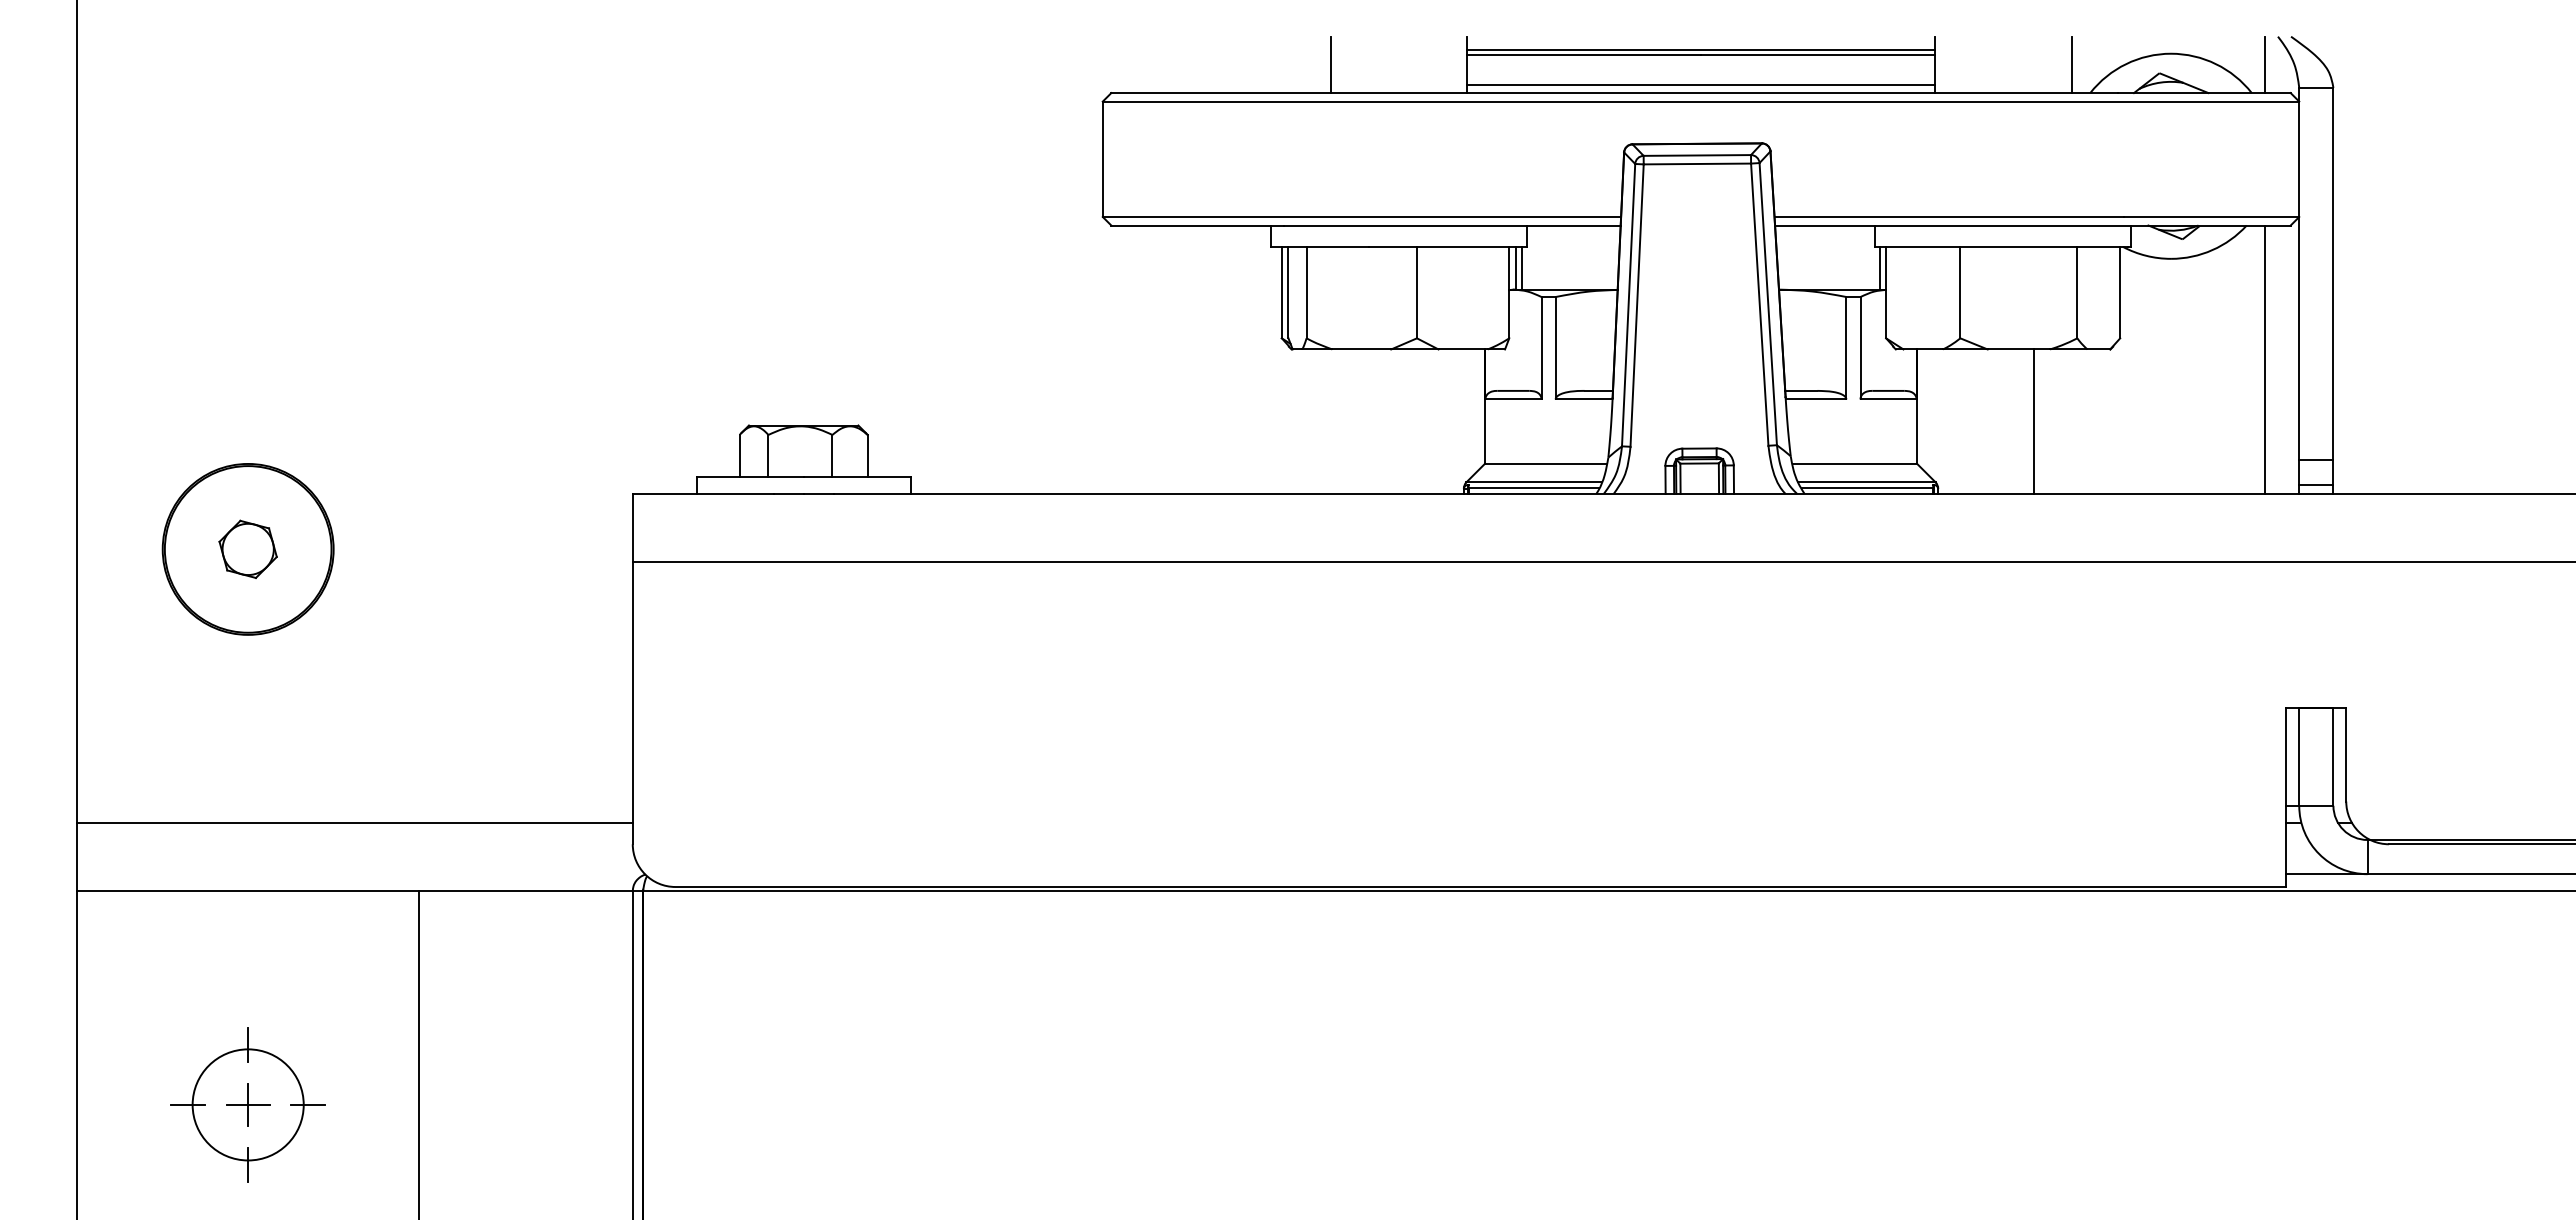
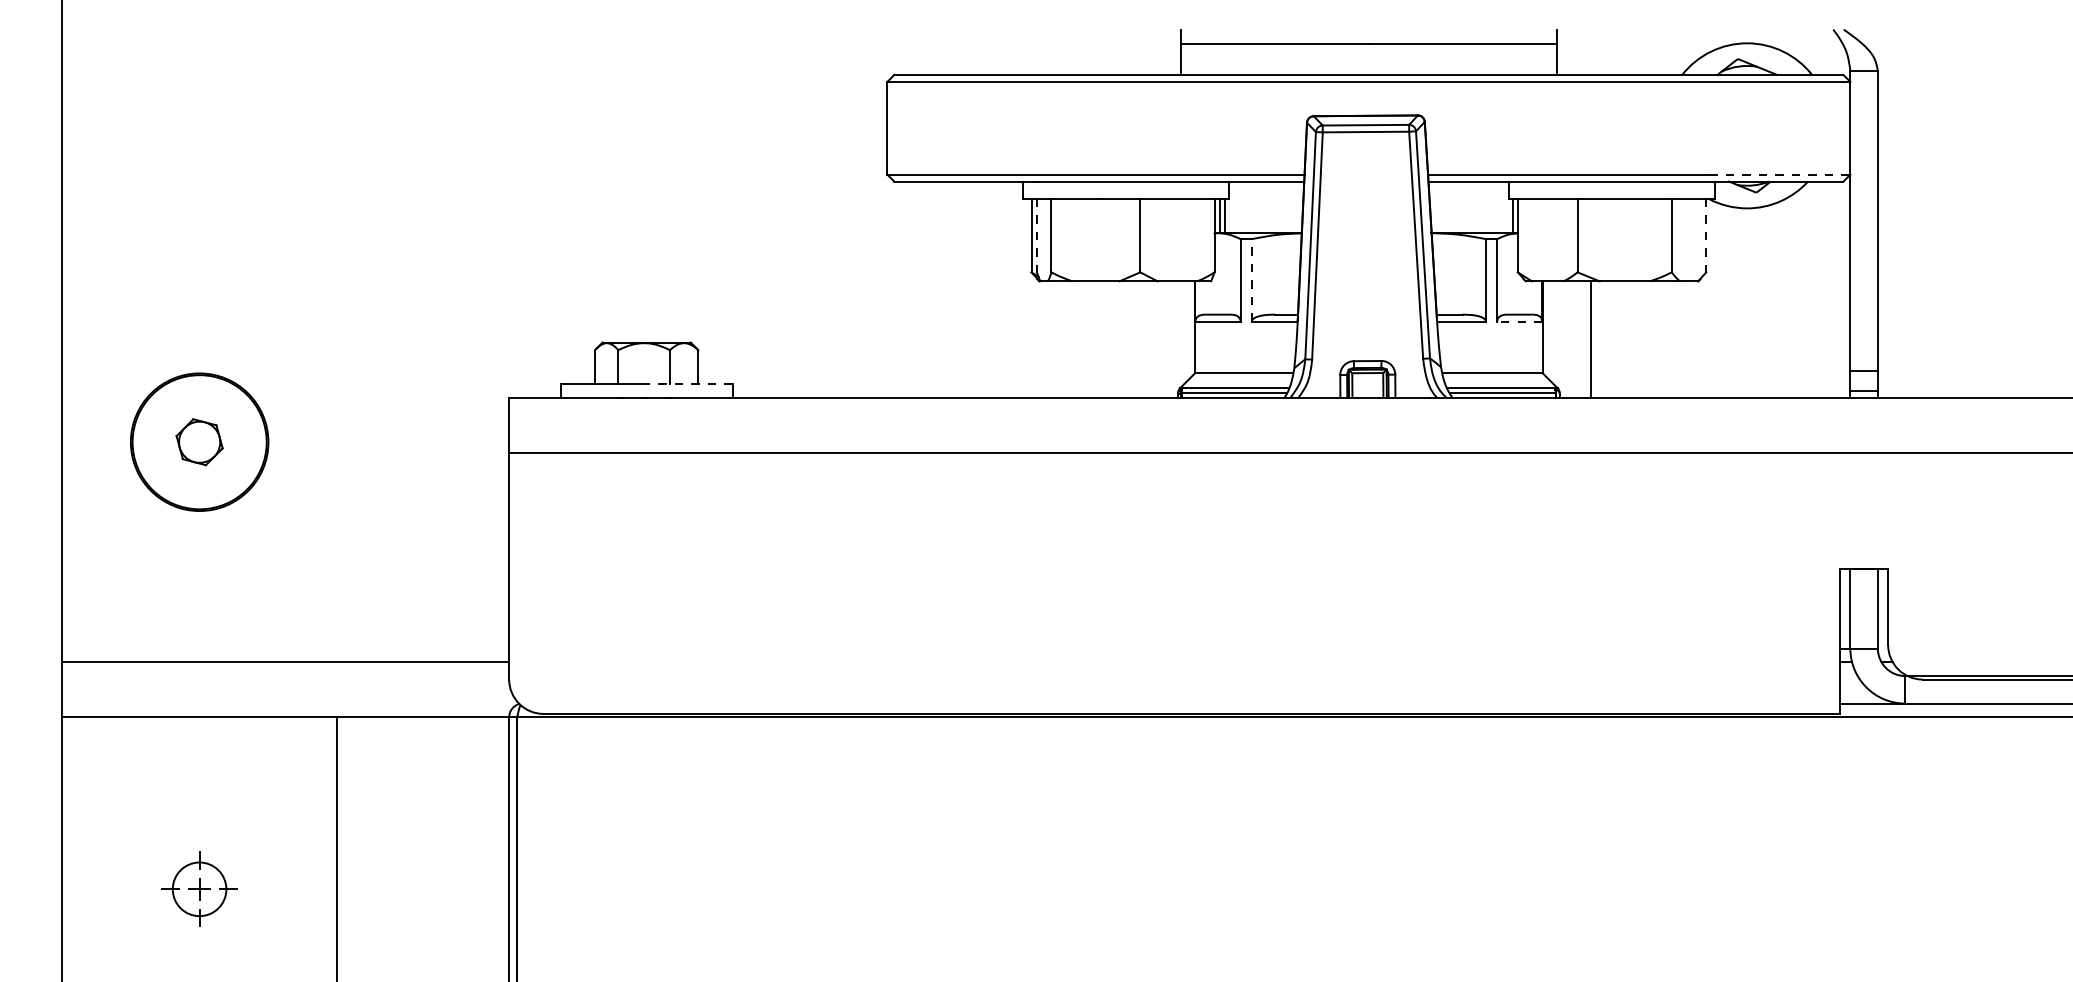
line: (1700, 50) -> (1368, 40), removed
line: (1330, 64) -> (1070, 51), removed
line: (2071, 64) -> (1667, 51), removed
line: (2265, 64) -> (1823, 51), removed
line: (1700, 84) -> (1368, 68), removed
line: (2211, 216) -> (1779, 174), solid -> dashed
line: (1288, 292) -> (1036, 235), solid -> dashed
line: (2120, 292) -> (1706, 235), solid -> dashed
line: (1555, 347) -> (1251, 279), solid -> dashed
line: (2265, 359) -> (1823, 289), removed
line: (1888, 399) -> (1519, 321), solid -> dashed
line: (2034, 421) -> (1591, 339), moved
line: (856, 476) -> (689, 383), solid -> dashed
part: (247, 1104) -> (199, 888), size x0.6

